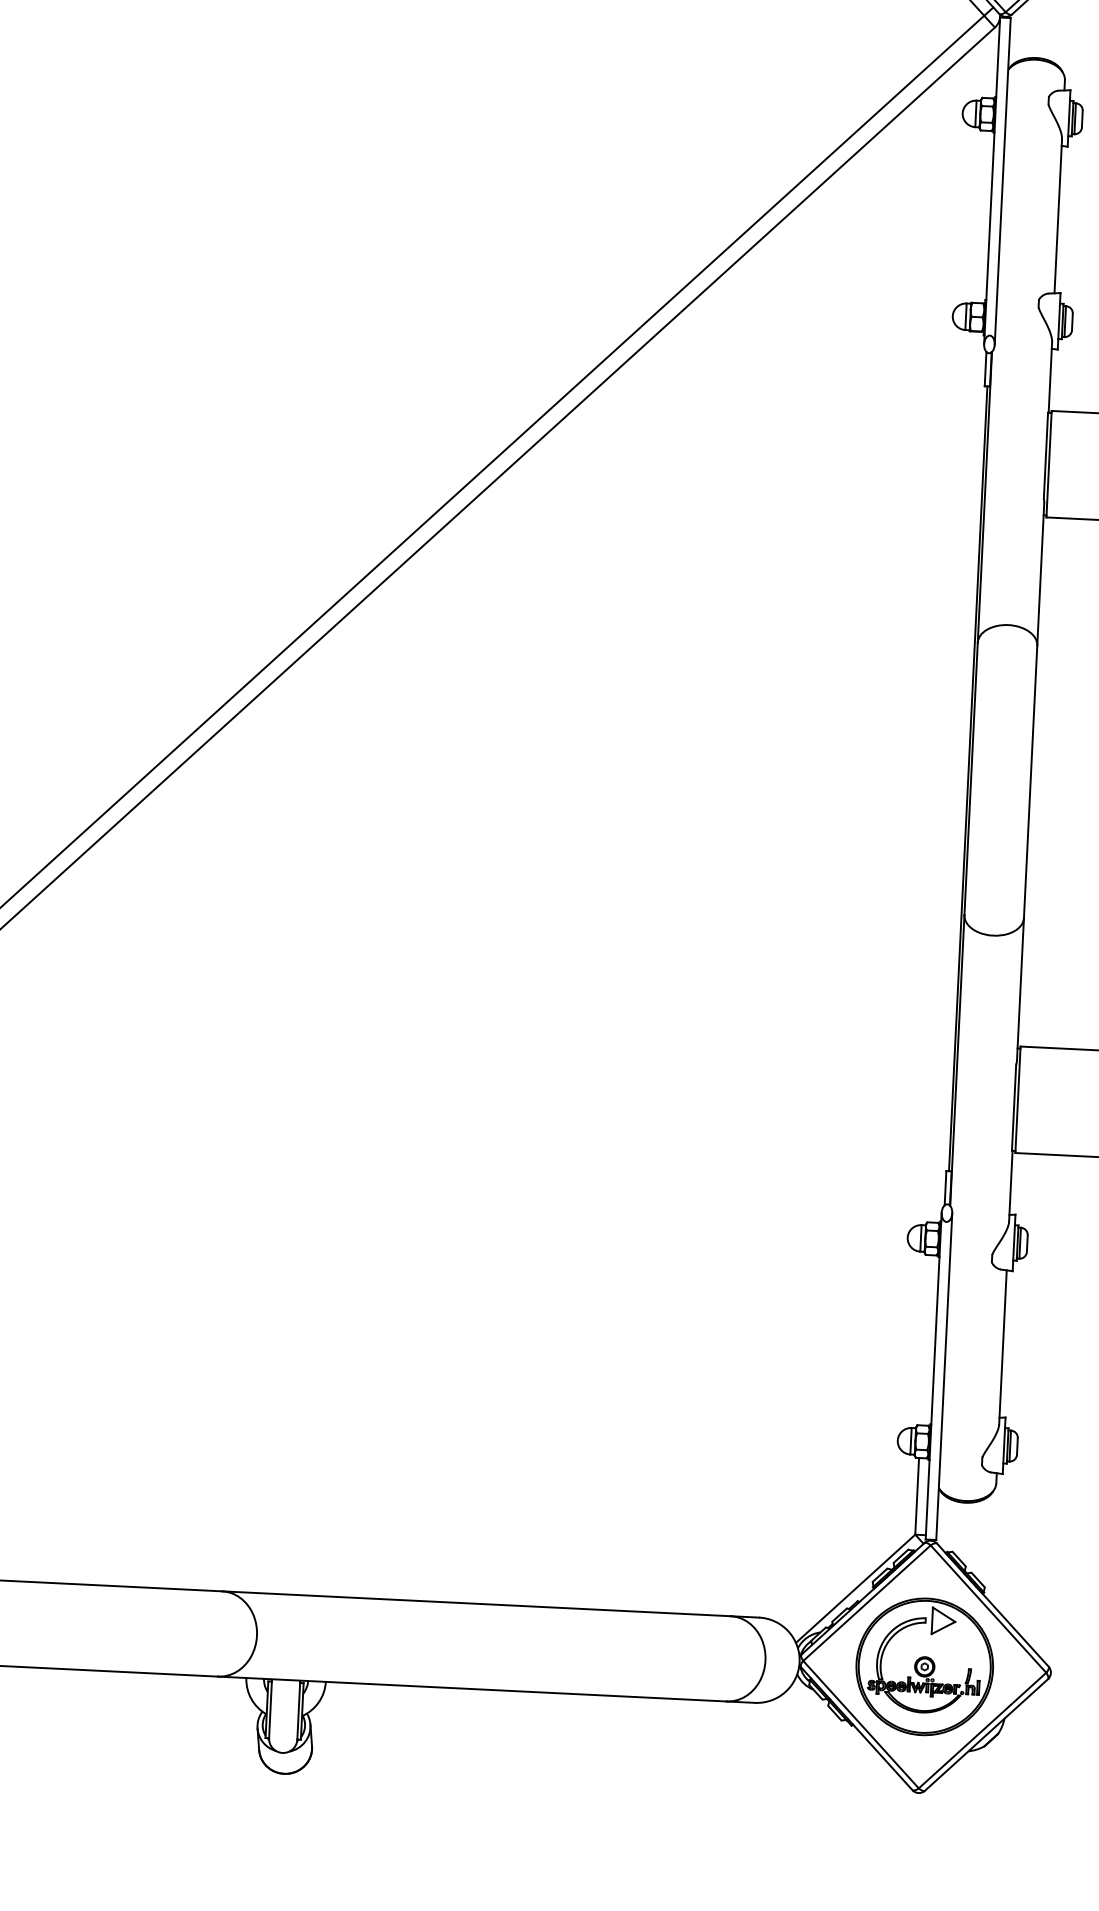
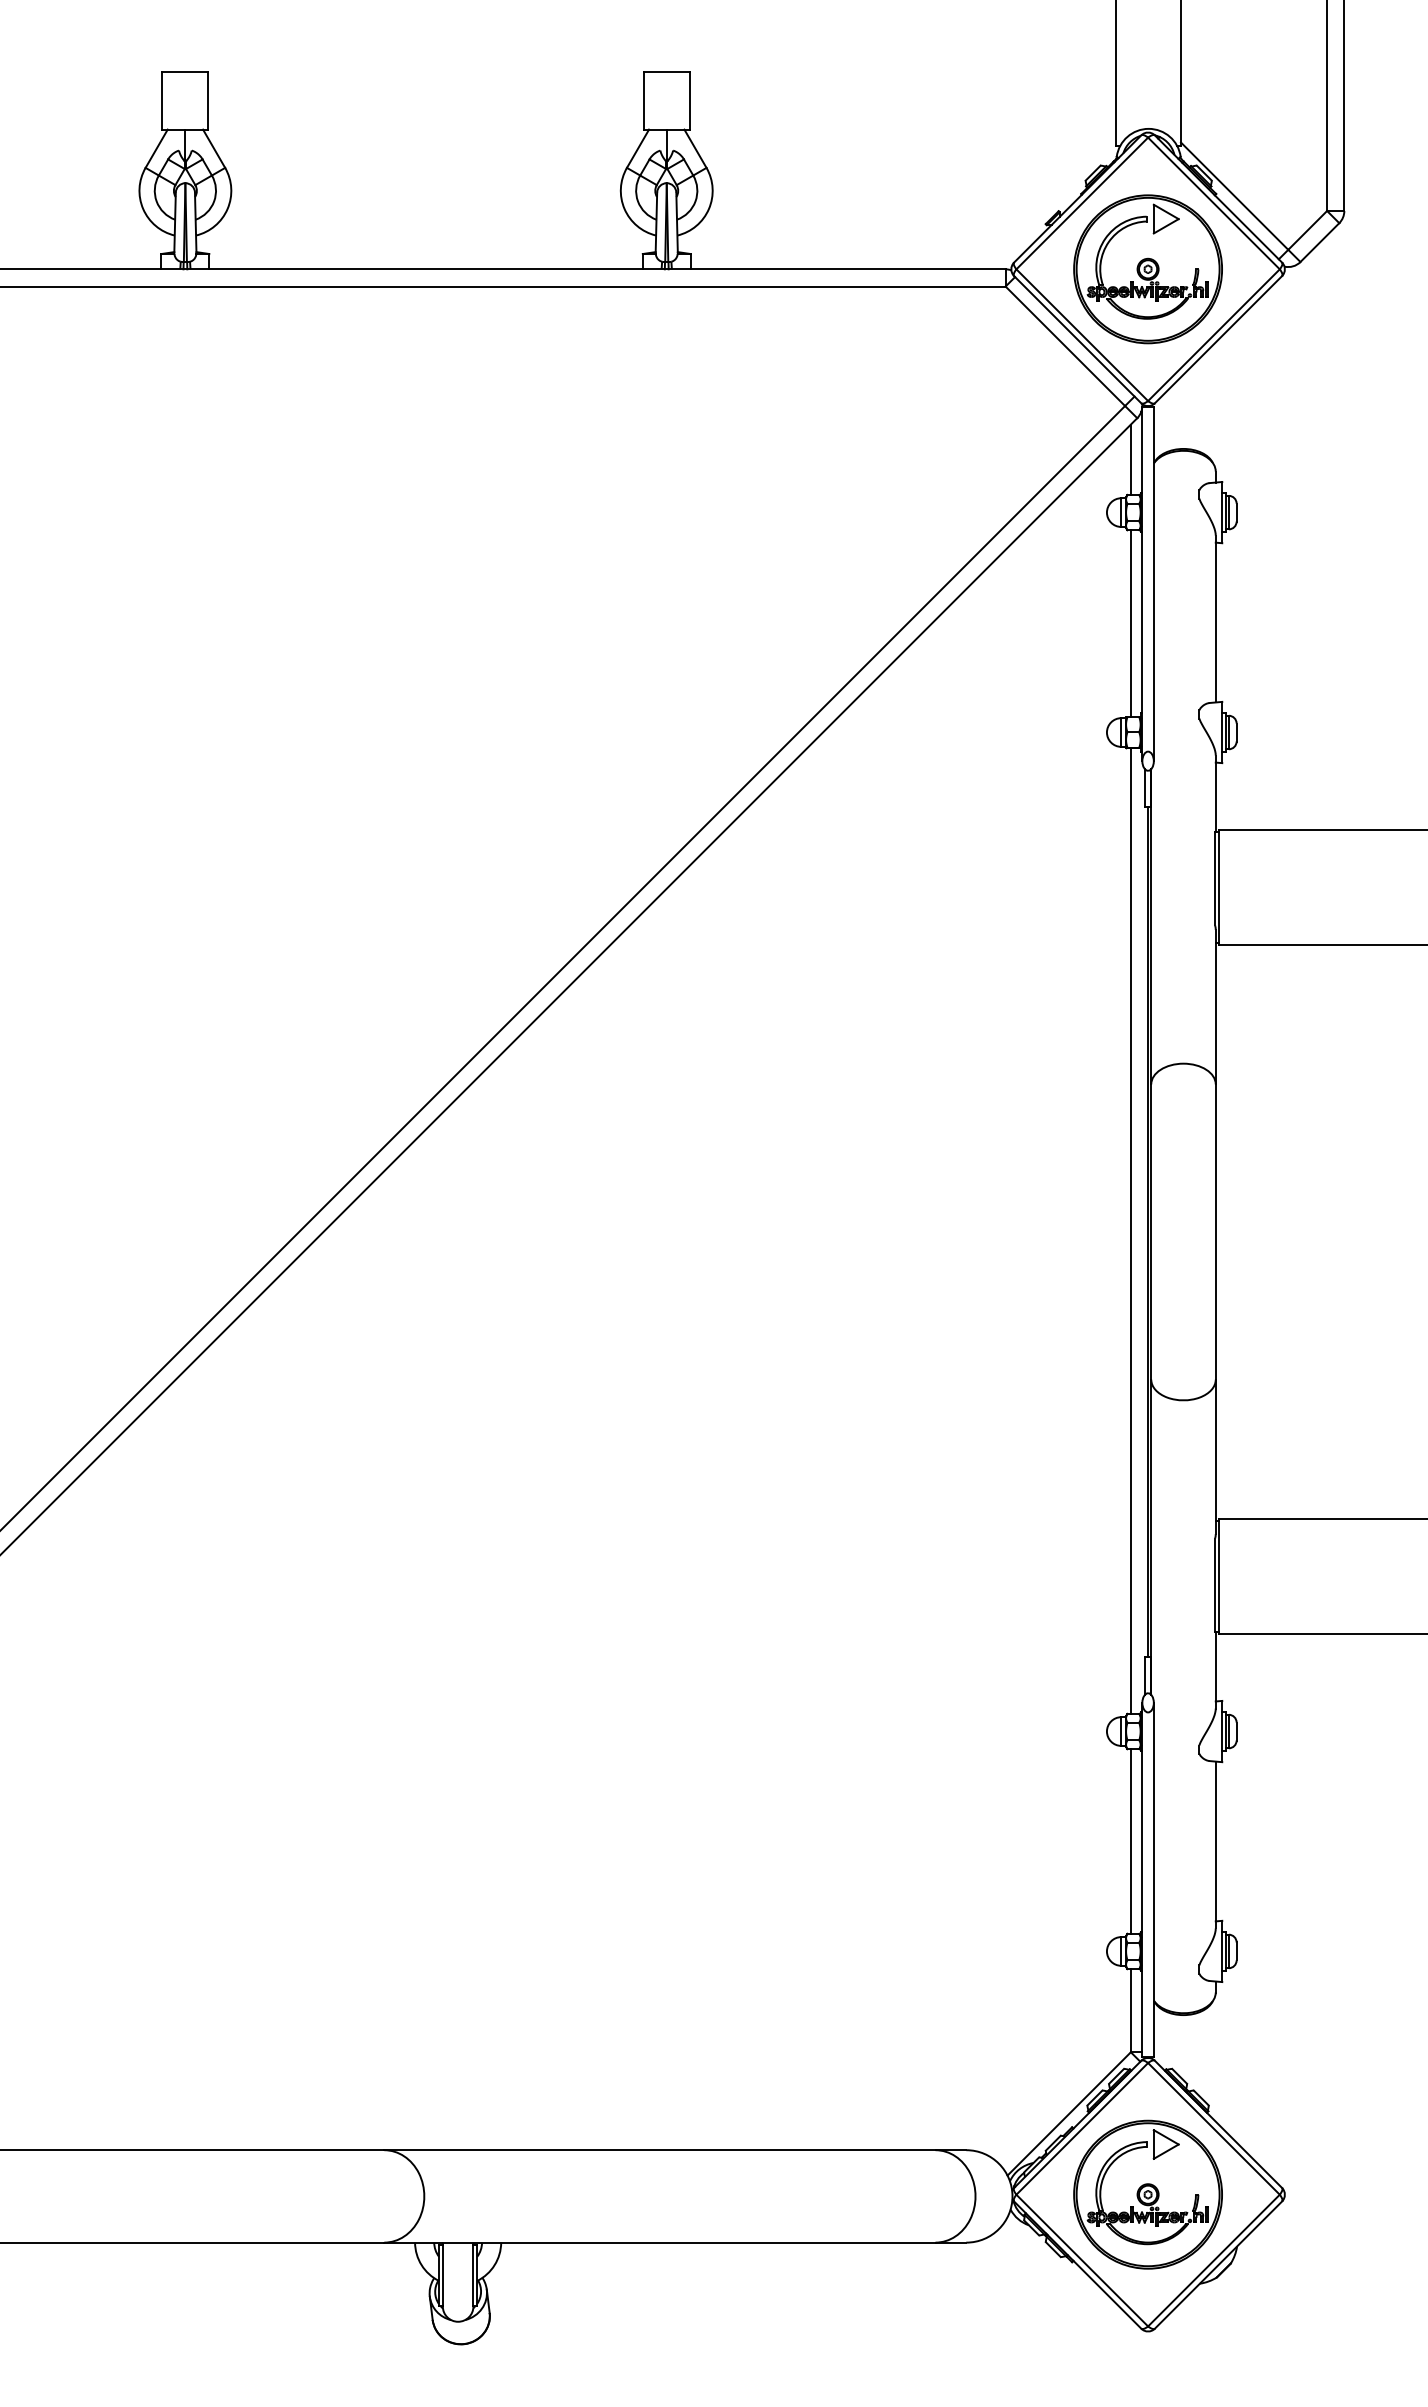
line: (986, 65) -> (1130, 459), added
line: (979, 216) -> (1130, 623), added
line: (952, 776) -> (1130, 1230), added
line: (924, 1340) -> (1130, 1841), added

